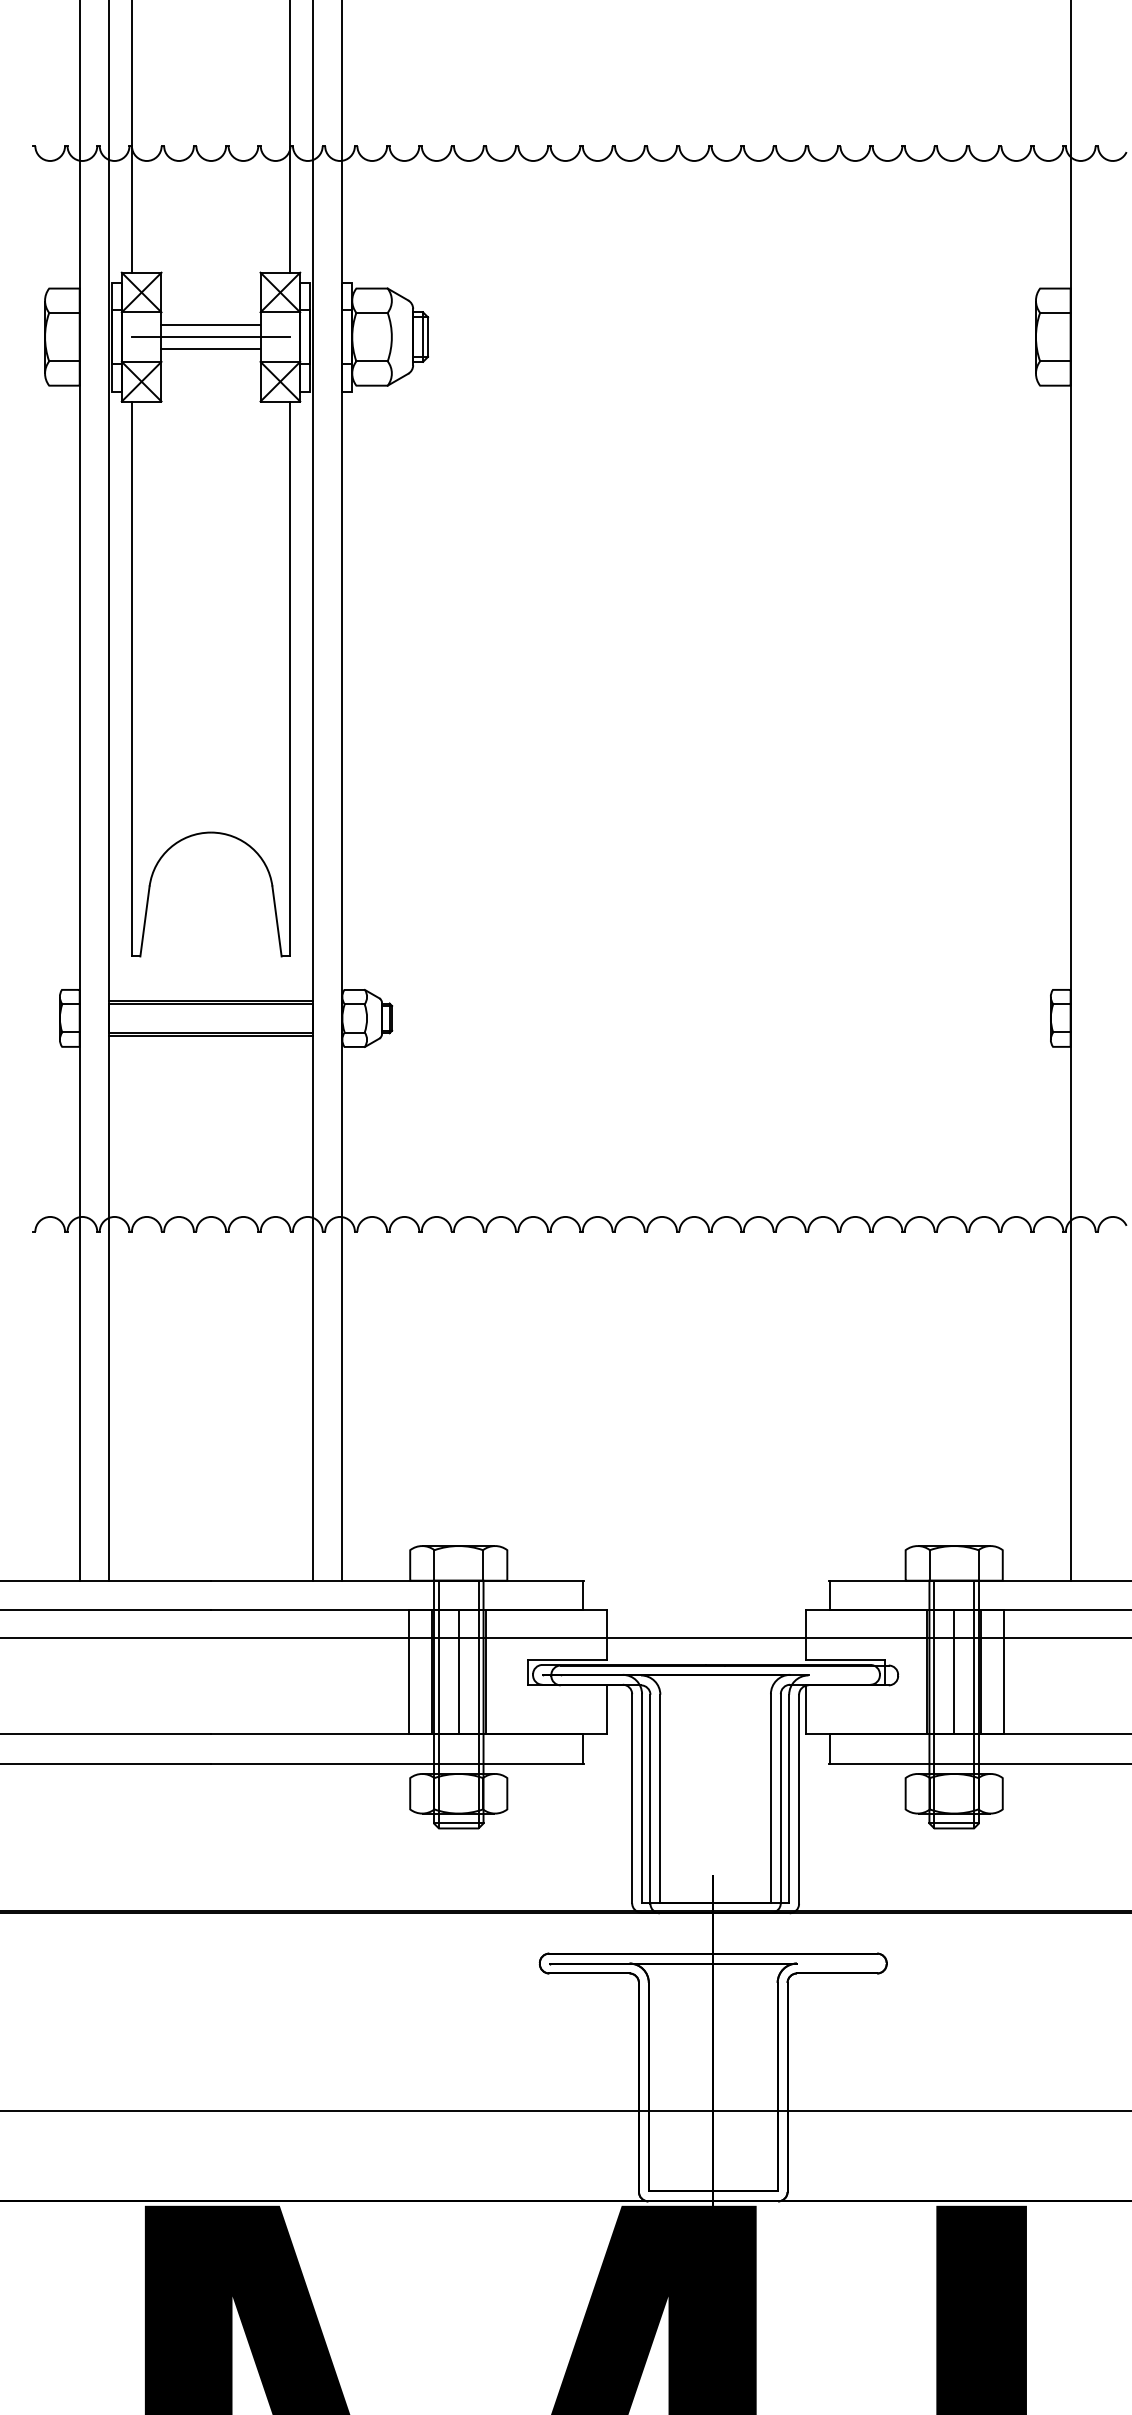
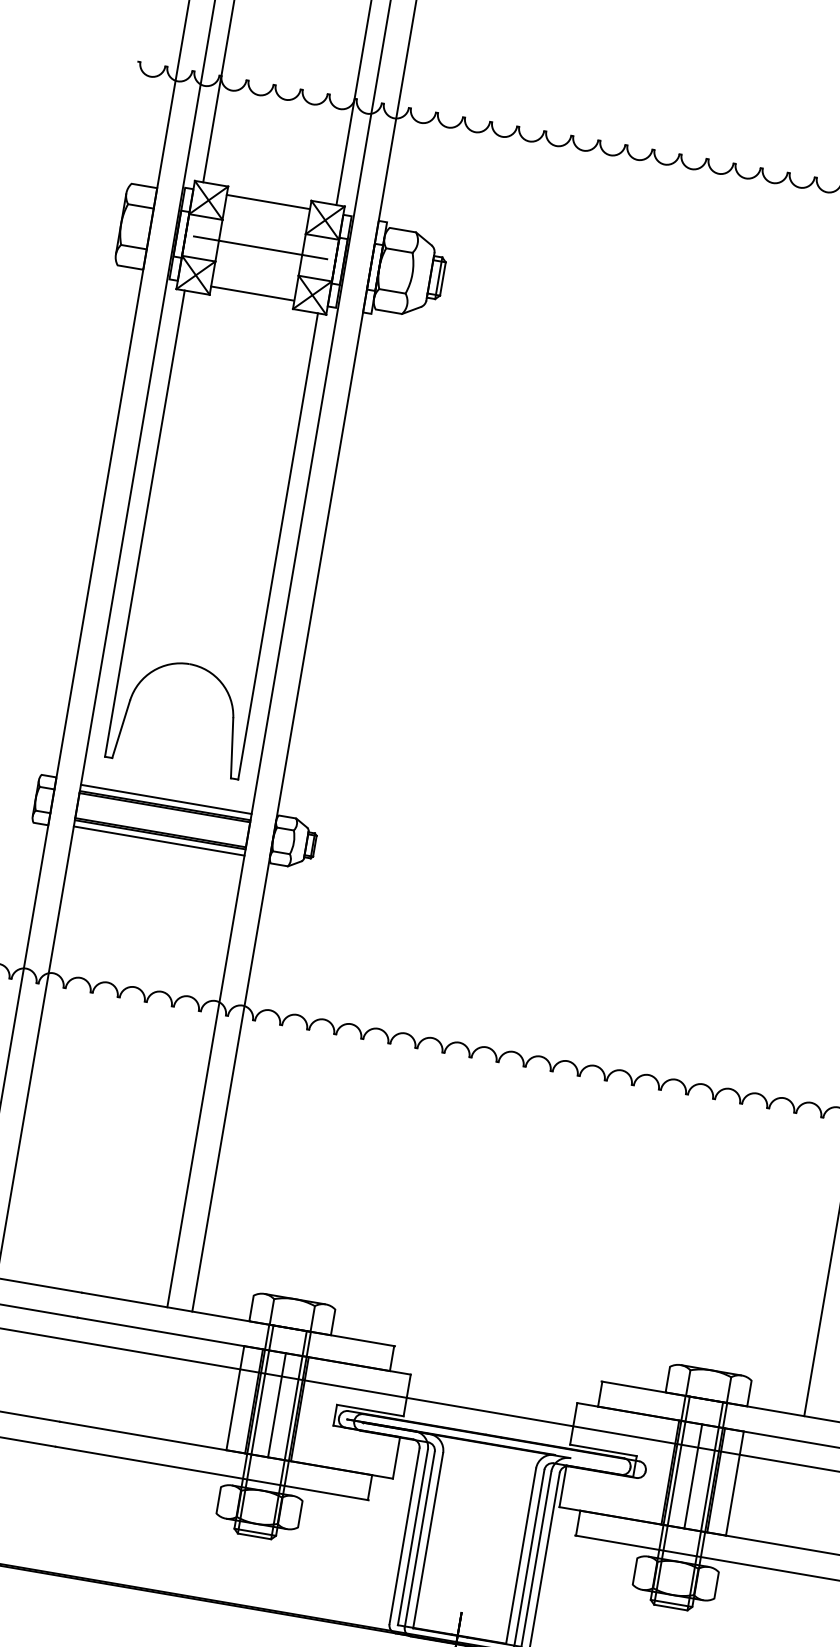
line: (210, 324) -> (267, 201), moved
line: (210, 348) -> (252, 293), moved
line: (210, 993) -> (165, 799), added
line: (210, 1043) -> (158, 841), added

